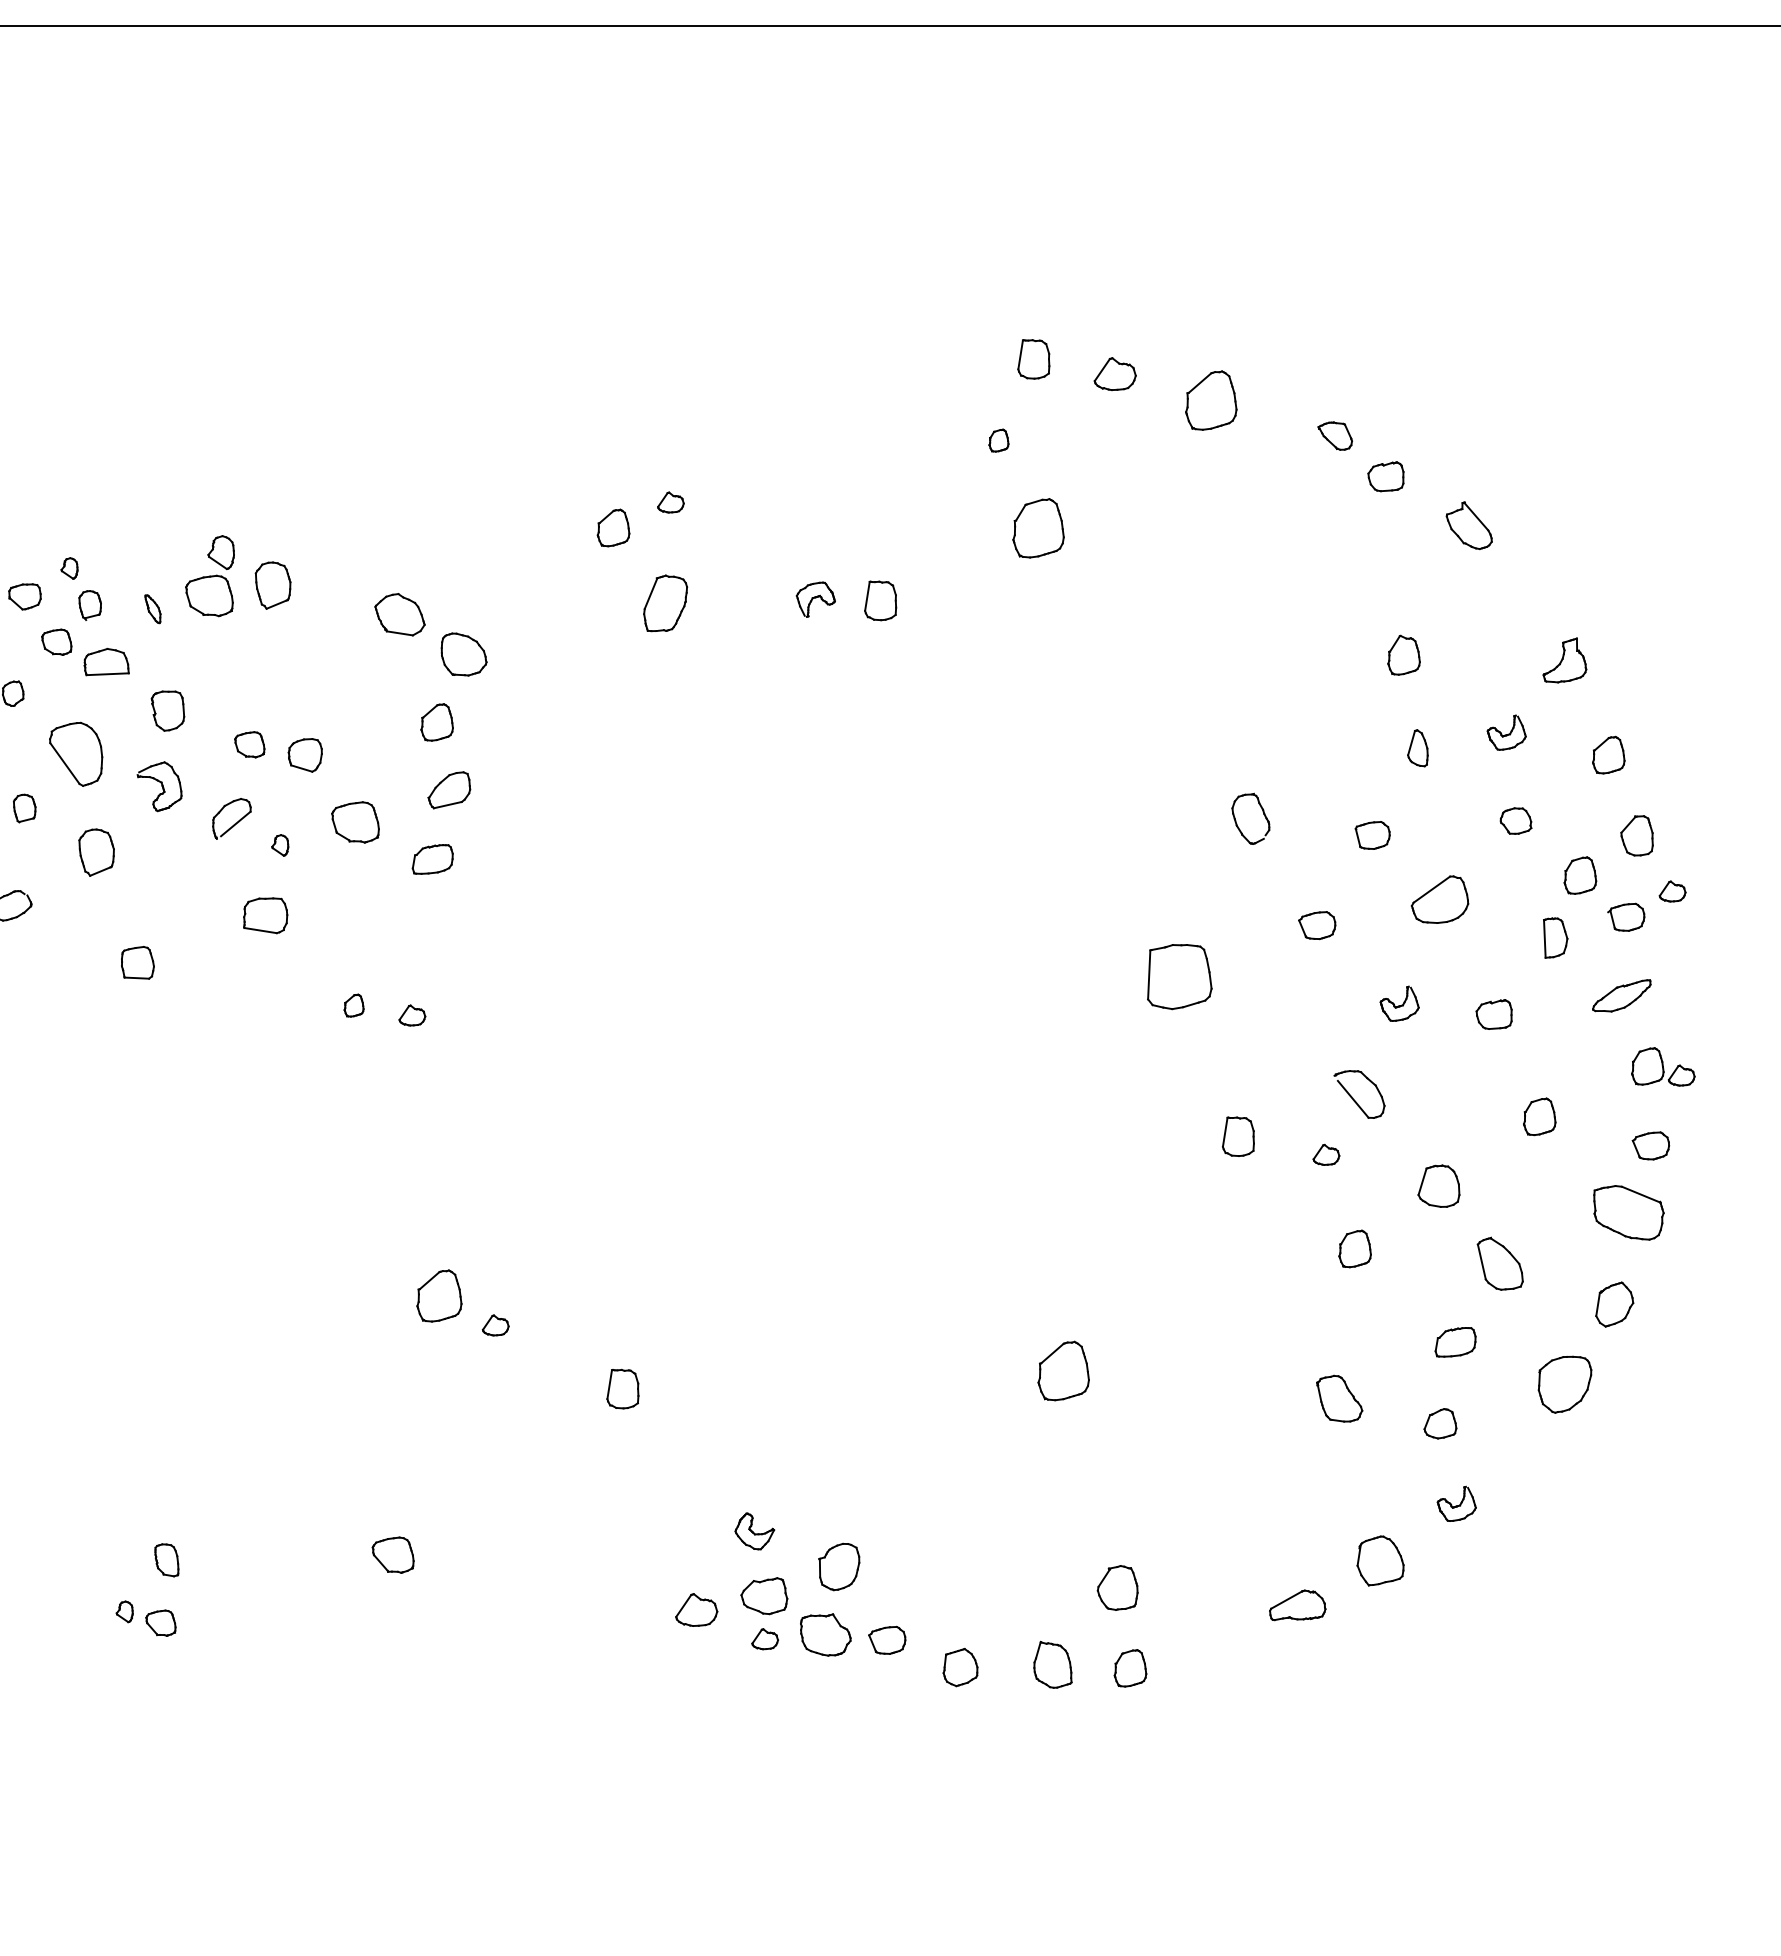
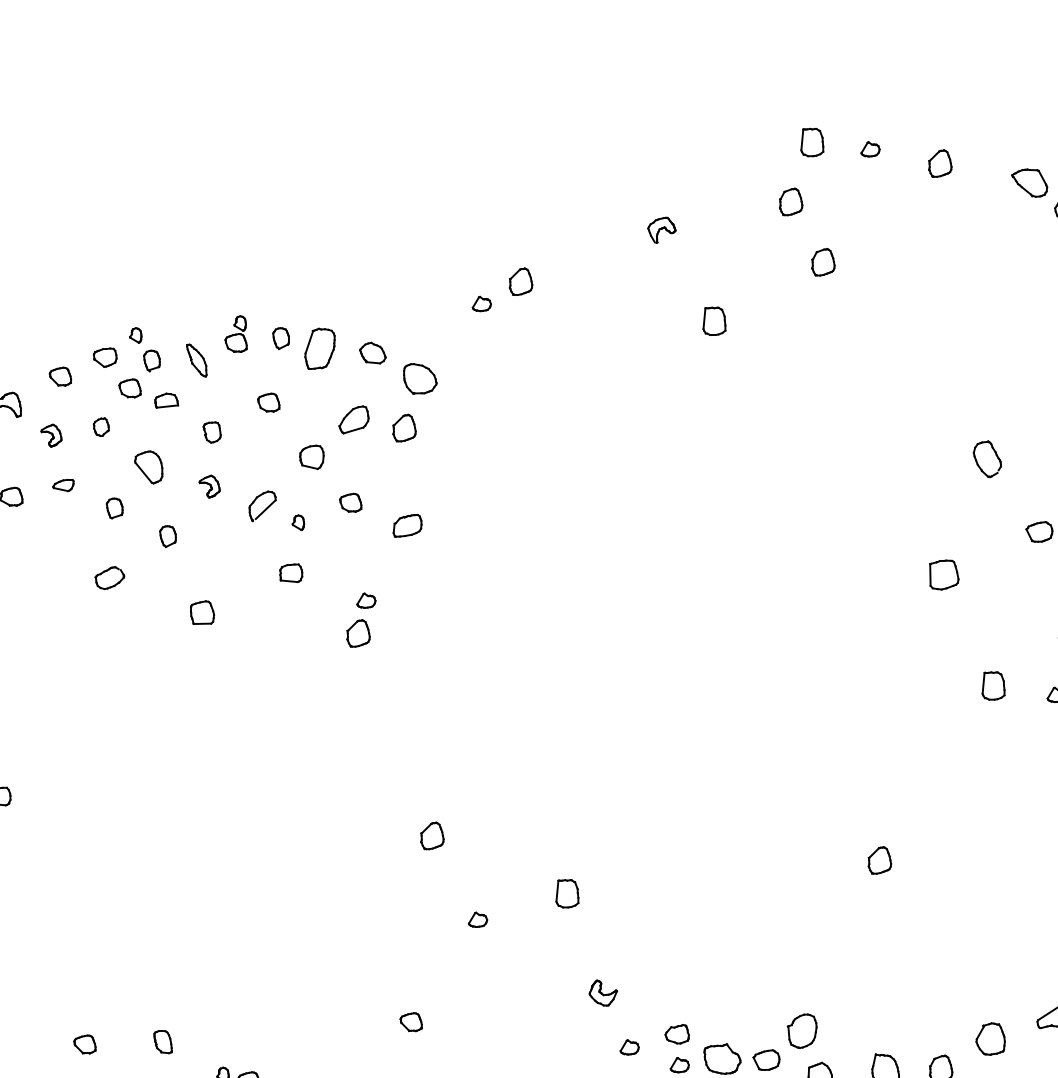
part: (1114, 374) -> (869, 149), size x0.62
part: (1211, 400) -> (940, 163), size x0.62
part: (1335, 435) -> (1029, 182), size x1.43
part: (998, 440) -> (790, 201), size x1.67
part: (670, 502) -> (481, 303), moved
part: (1038, 527) -> (822, 261), size x0.62
part: (209, 575) -> (235, 334), size x0.62
part: (272, 585) -> (280, 338), size x0.62
part: (815, 599) -> (661, 230), moved
part: (665, 603) -> (320, 348), moved
part: (152, 609) -> (196, 360), size x1.67
part: (399, 614) -> (372, 353), size x0.71
part: (106, 661) -> (166, 400), size x0.71
part: (167, 711) -> (211, 432), size x0.71
part: (249, 744) -> (268, 402), moved
part: (75, 754) -> (148, 467), size x0.71
part: (158, 786) -> (209, 486), size x0.62
part: (449, 790) -> (353, 420), moved
part: (355, 822) -> (350, 503), size x0.62
part: (96, 852) -> (167, 536), size x0.62
part: (265, 915) -> (291, 573), size x0.71
part: (1179, 976) -> (943, 574), size x0.62
part: (353, 1005) -> (357, 633), size x1.67
part: (412, 1015) -> (366, 600), moved
part: (438, 1295) -> (431, 835), size x0.71
part: (495, 1325) -> (477, 919), moved
part: (1063, 1370) -> (879, 860), size x0.62
part: (754, 1531) -> (603, 993), moved
part: (392, 1554) -> (410, 1021), size x0.71
part: (166, 1560) -> (162, 1042), moved
part: (839, 1566) -> (802, 1030), moved
part: (1117, 1587) -> (990, 1038), moved
part: (764, 1596) -> (677, 1034), size x0.71
part: (696, 1609) -> (629, 1047), size x0.62

